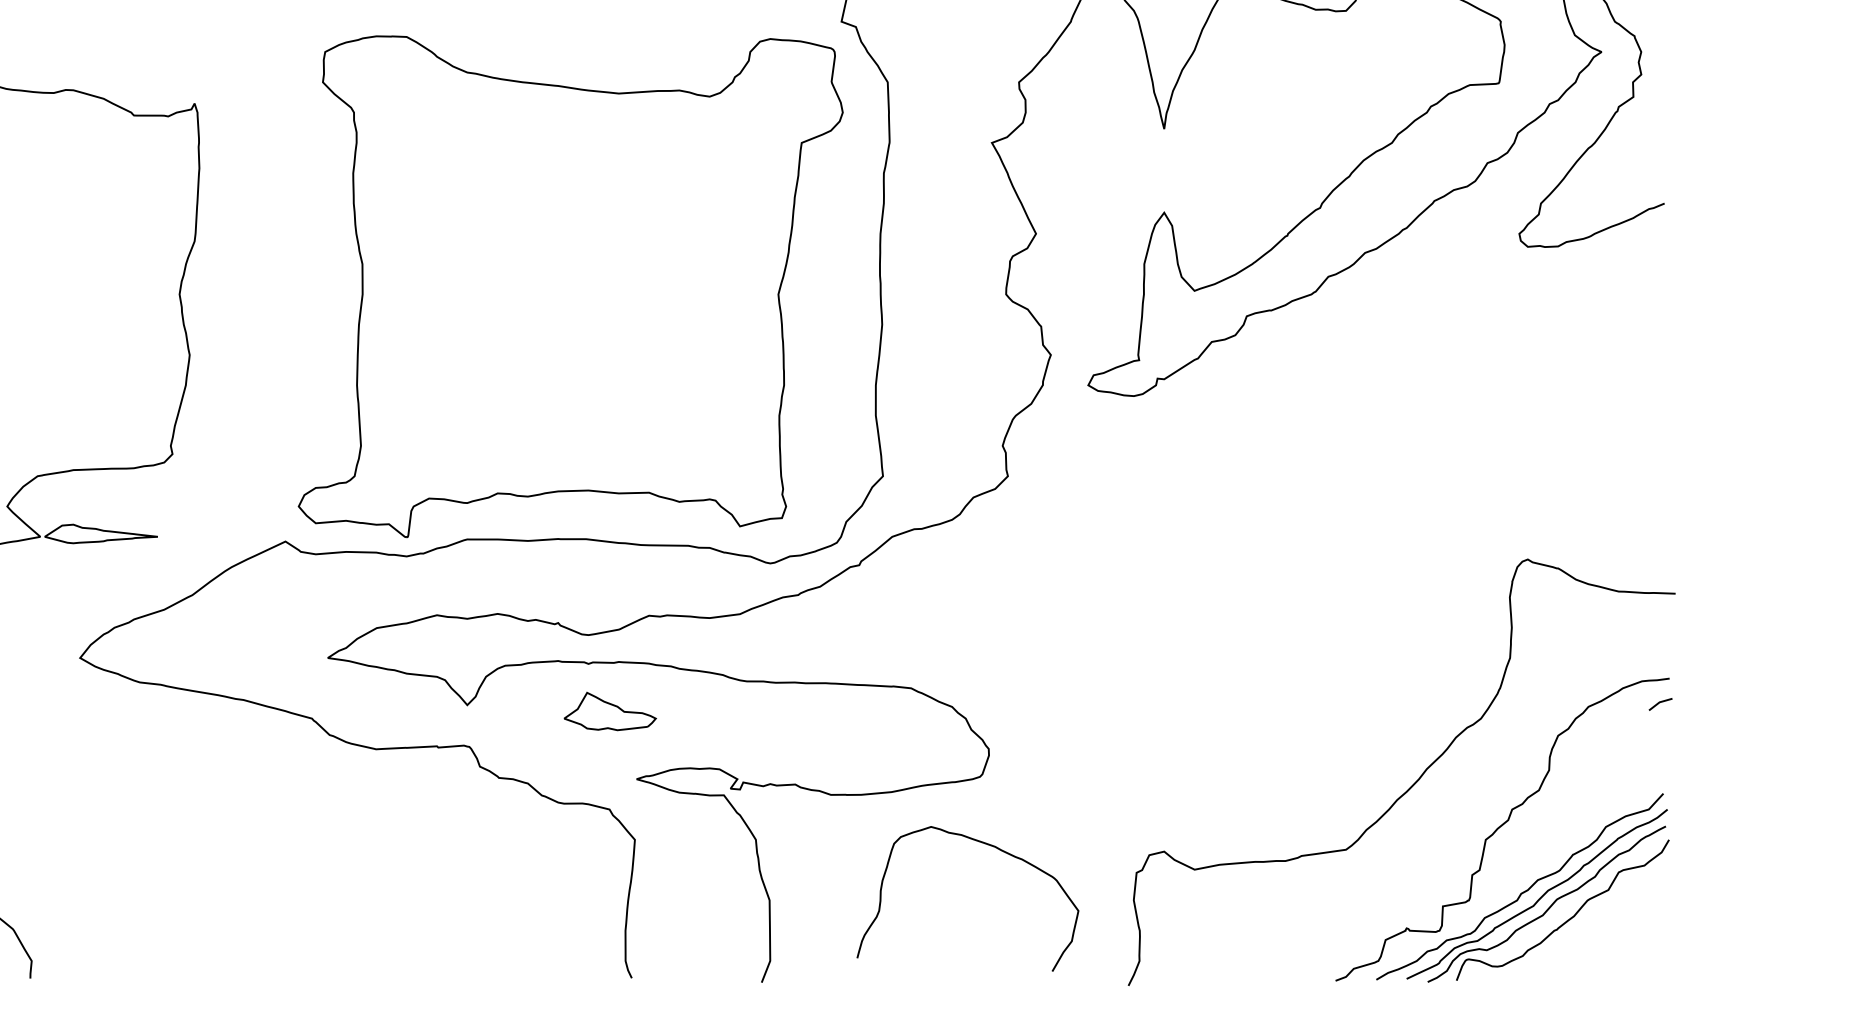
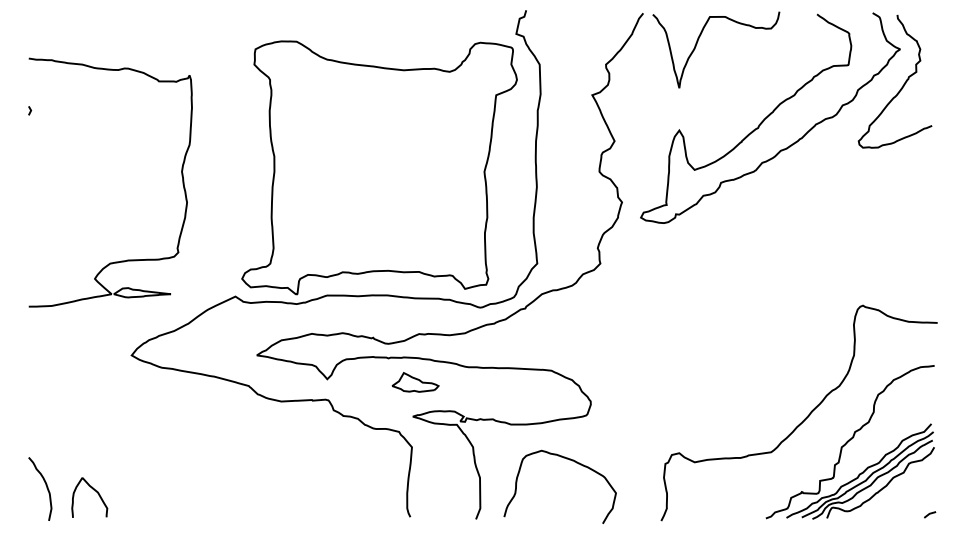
line: (1661, 703) -> (930, 514), moved
part: (610, 711) -> (415, 382), moved
curve: (986, 846) -> (569, 460), moved

